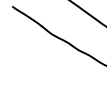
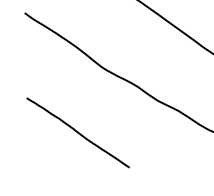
line: (39, 66) -> (79, 132), added

